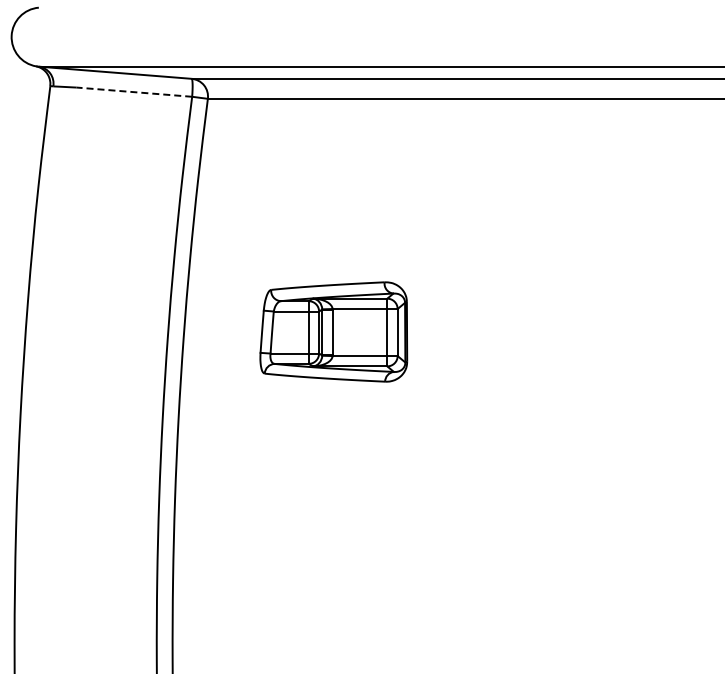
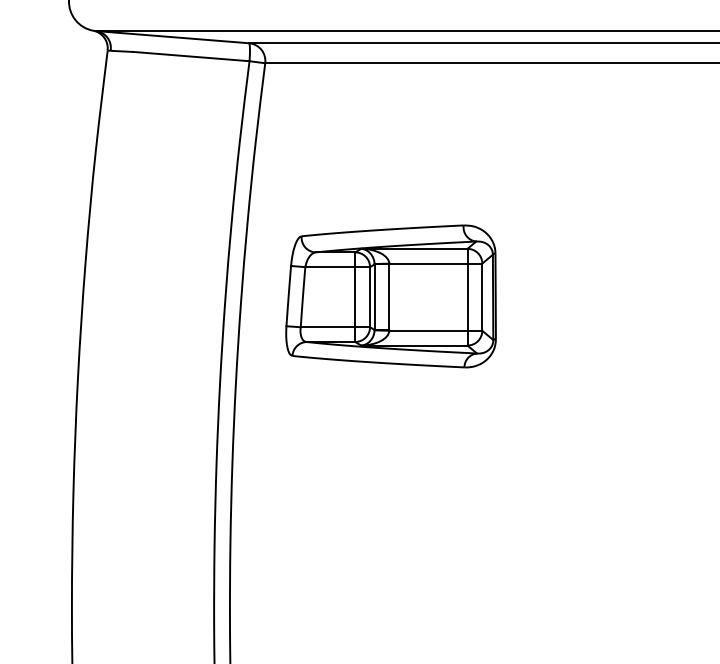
line: (134, 92) -> (191, 56), dashed -> solid
part: (333, 331) -> (390, 295), size x1.43

